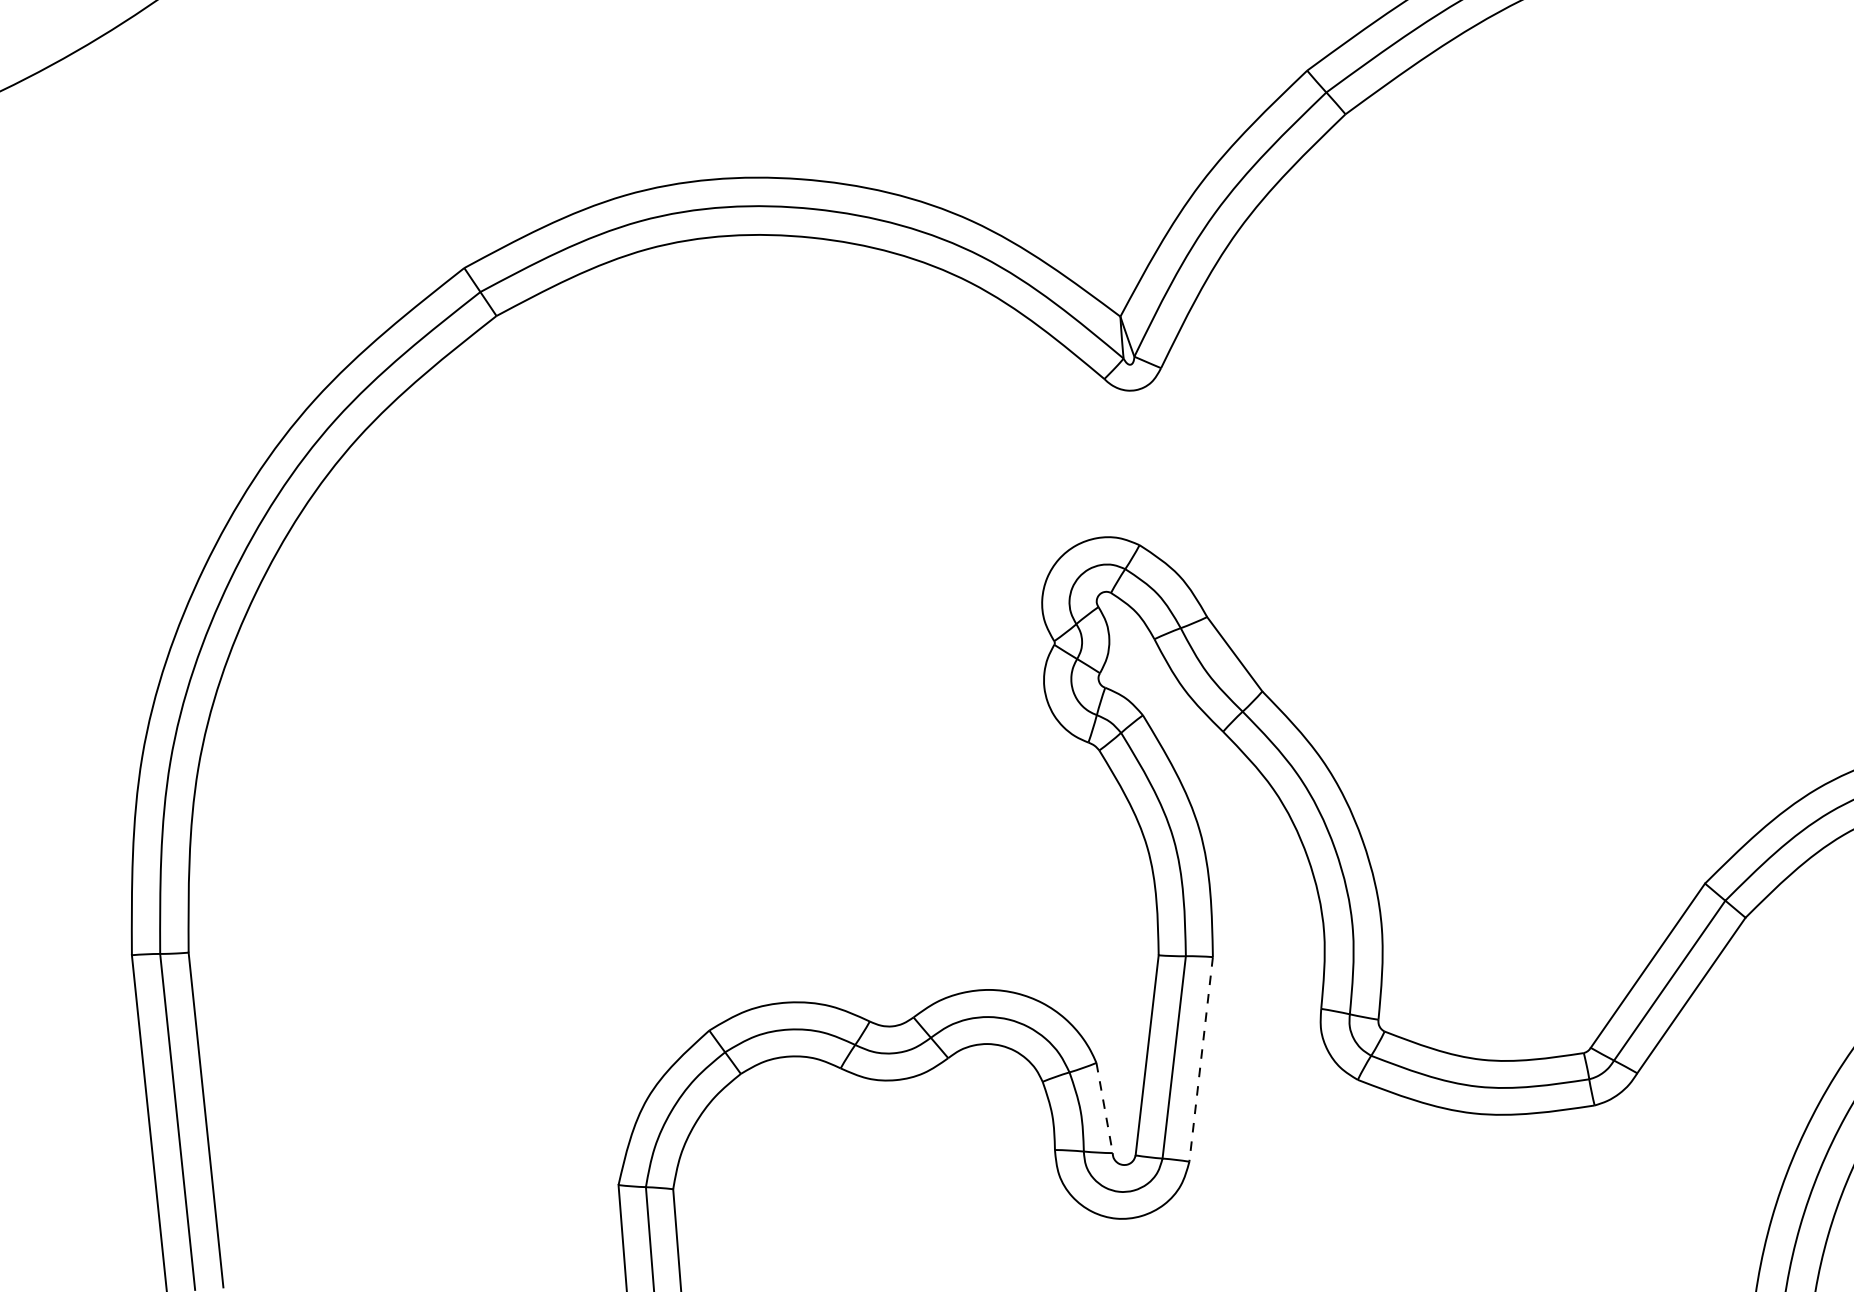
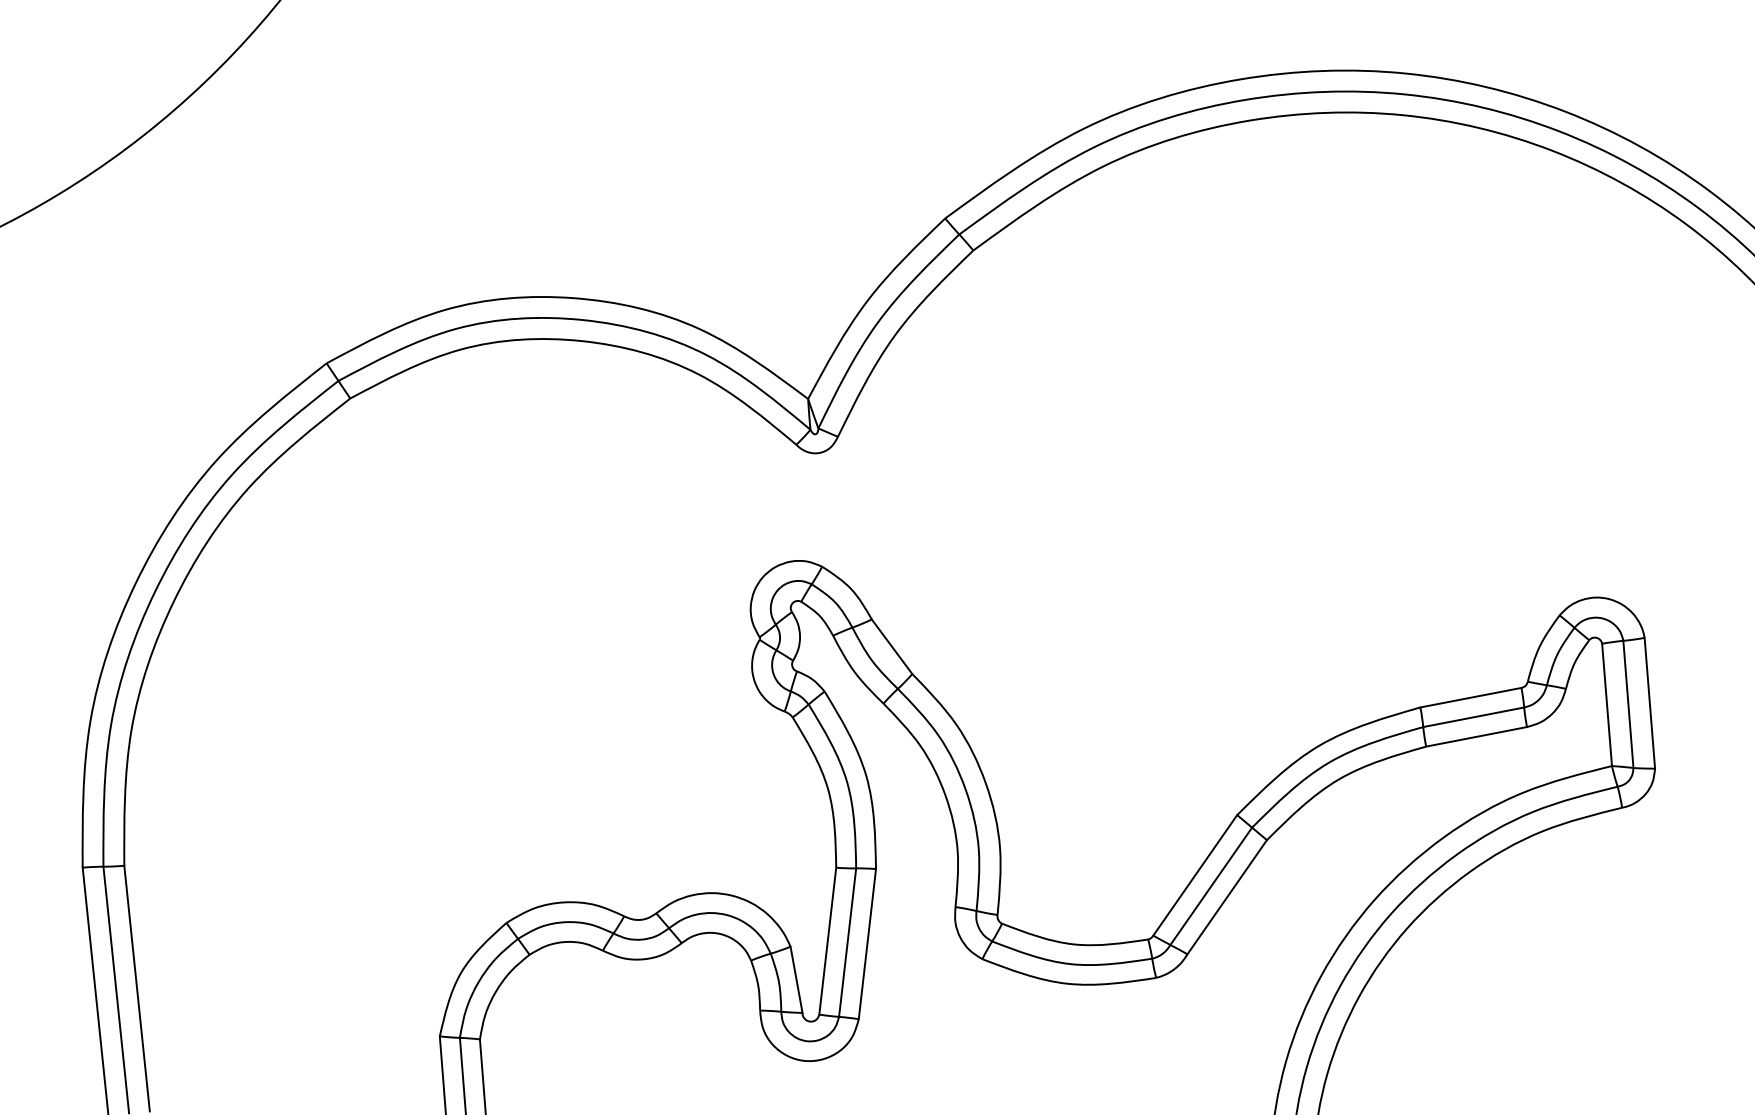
line: (1201, 1059) -> (867, 944), dashed -> solid
line: (1104, 1107) -> (796, 979), dashed -> solid

